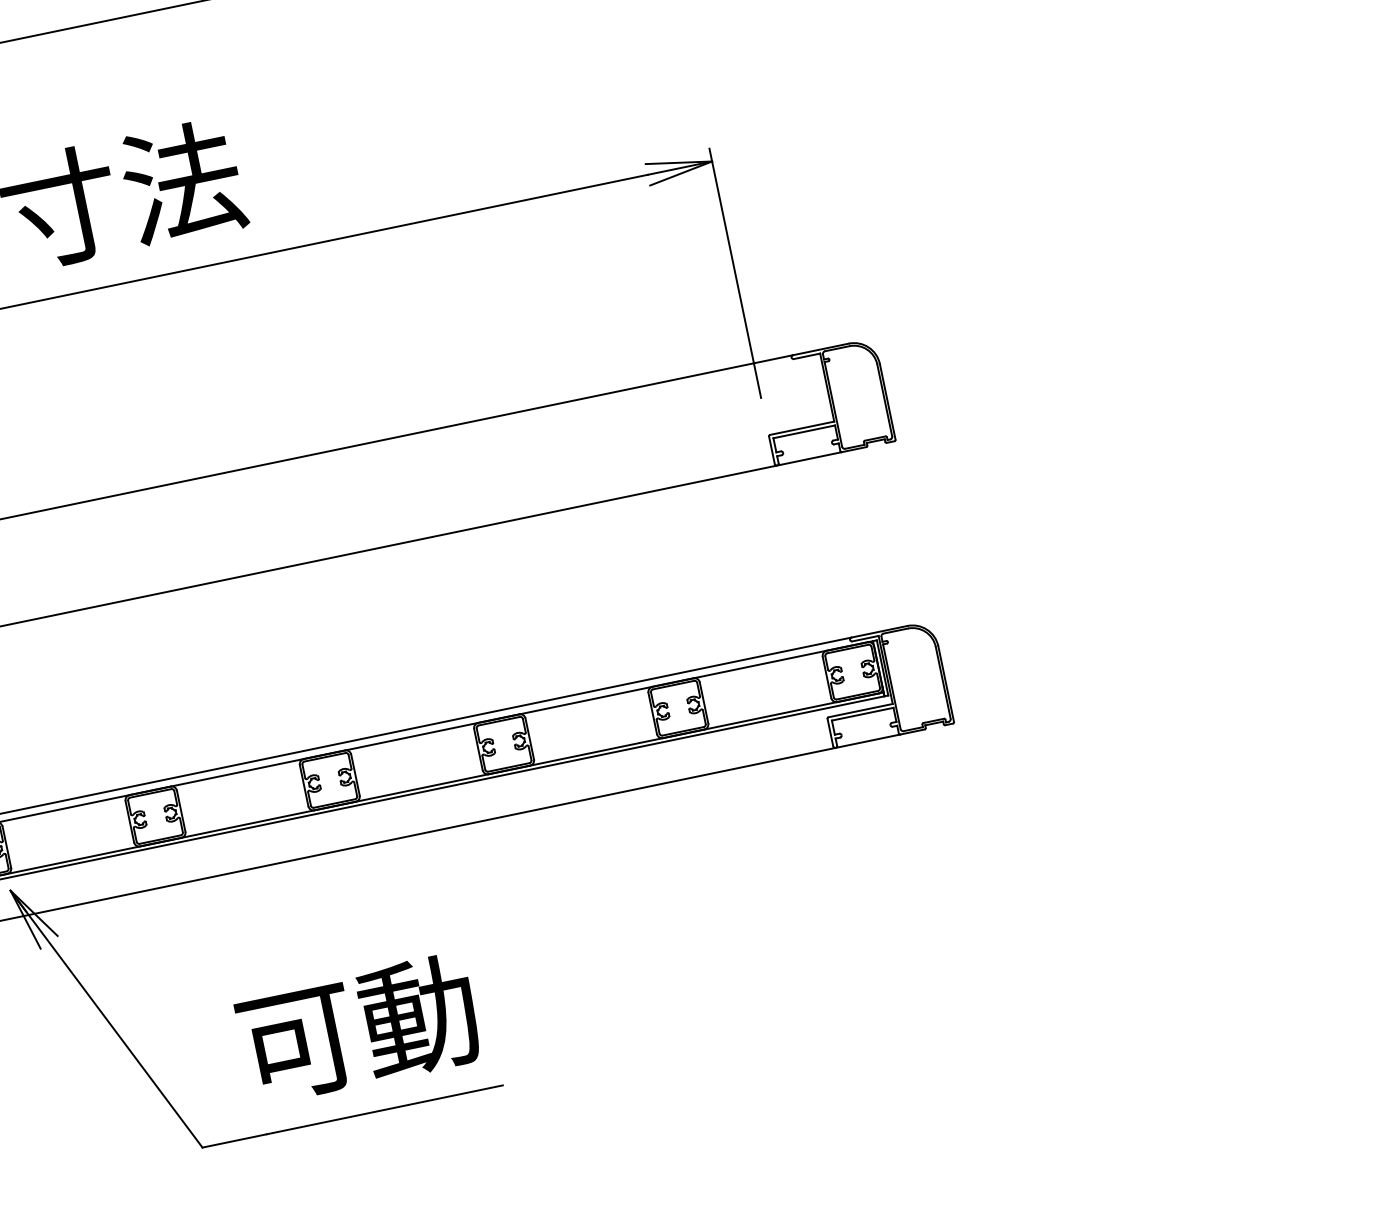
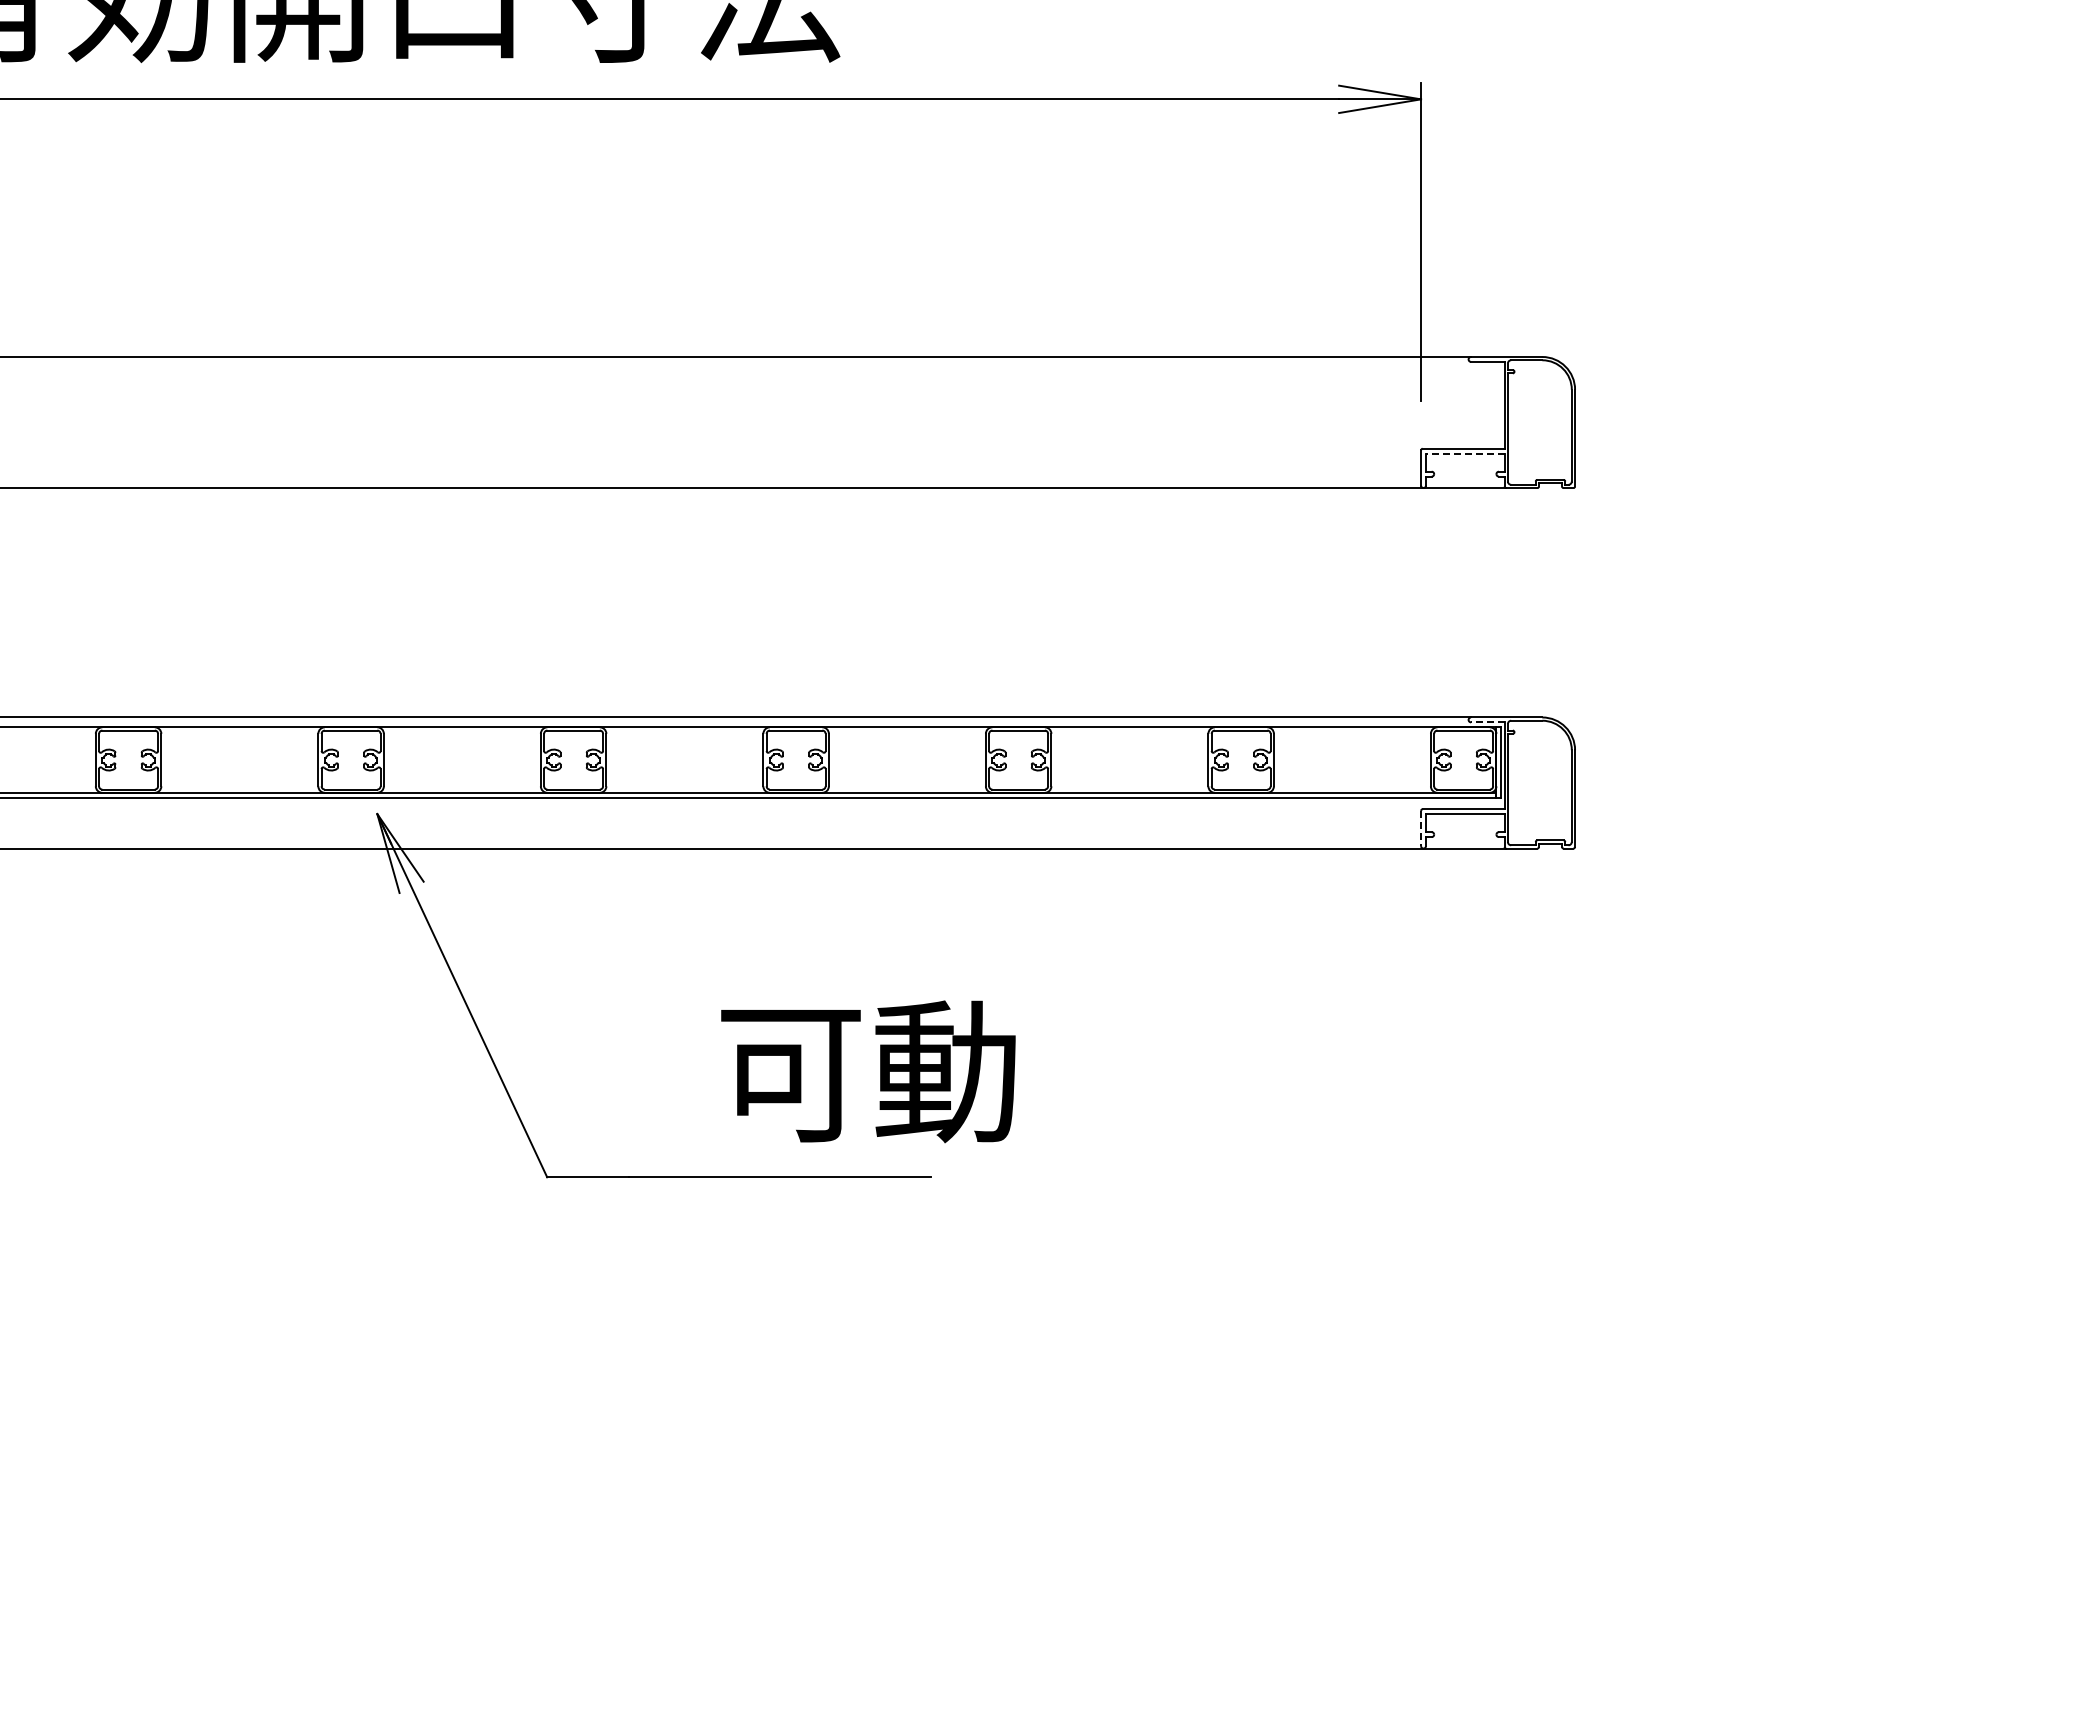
line: (803, 431) -> (1464, 453), solid -> dashed
line: (865, 638) -> (1487, 722), solid -> dashed
line: (830, 732) -> (1421, 828), solid -> dashed
text: (358, 1028) -> (868, 1071), moved

